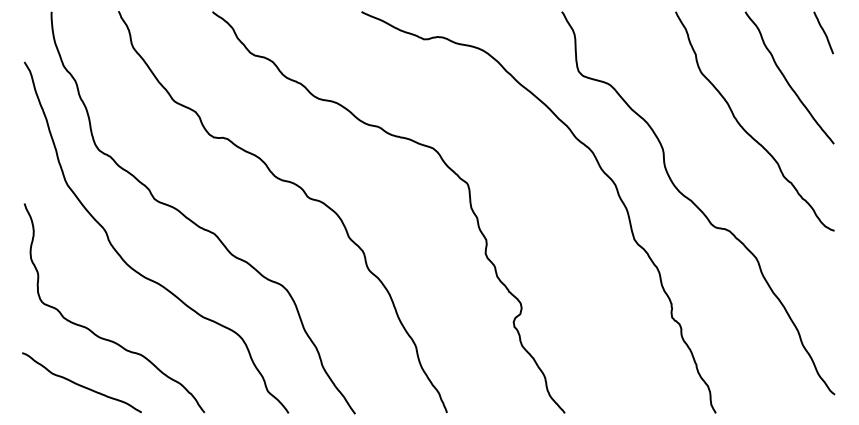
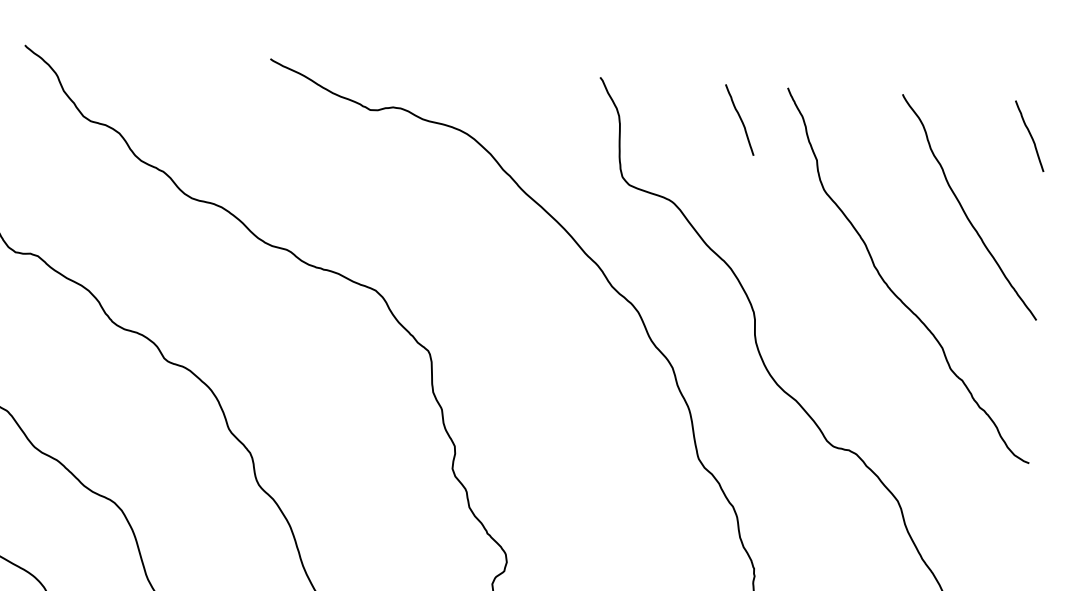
curve: (647, 32) -> (739, 119), added

